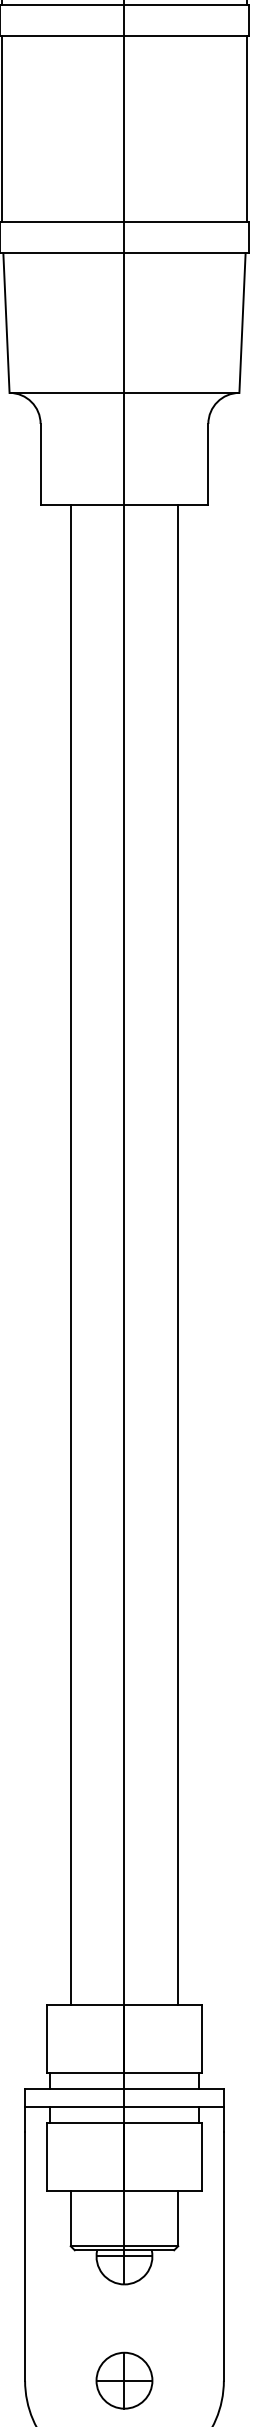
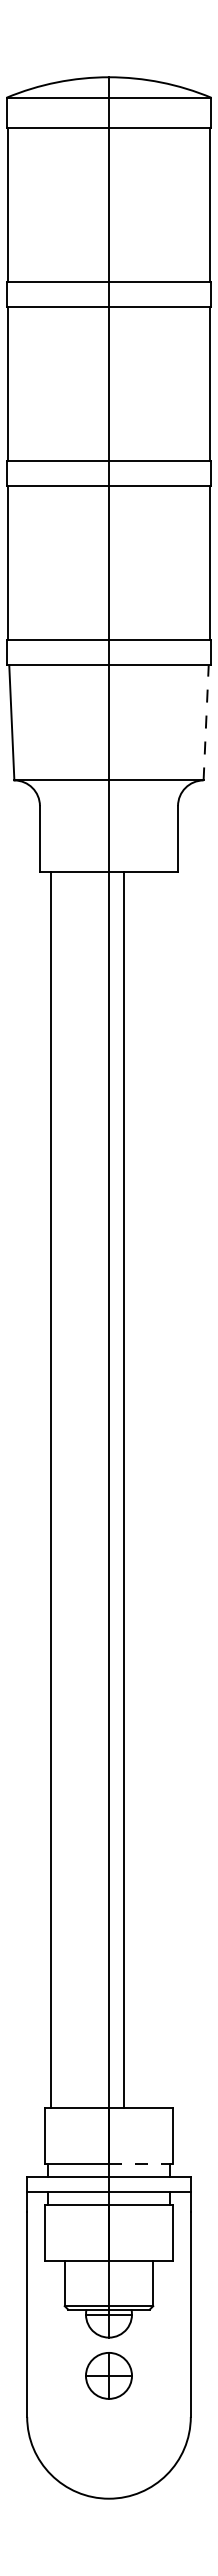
line: (242, 322) -> (206, 722), solid -> dashed
line: (70, 1254) -> (50, 1489), moved
line: (178, 1254) -> (124, 1489), moved
line: (162, 2072) -> (140, 2163), solid -> dashed
part: (123, 2380) -> (108, 2375), moved

